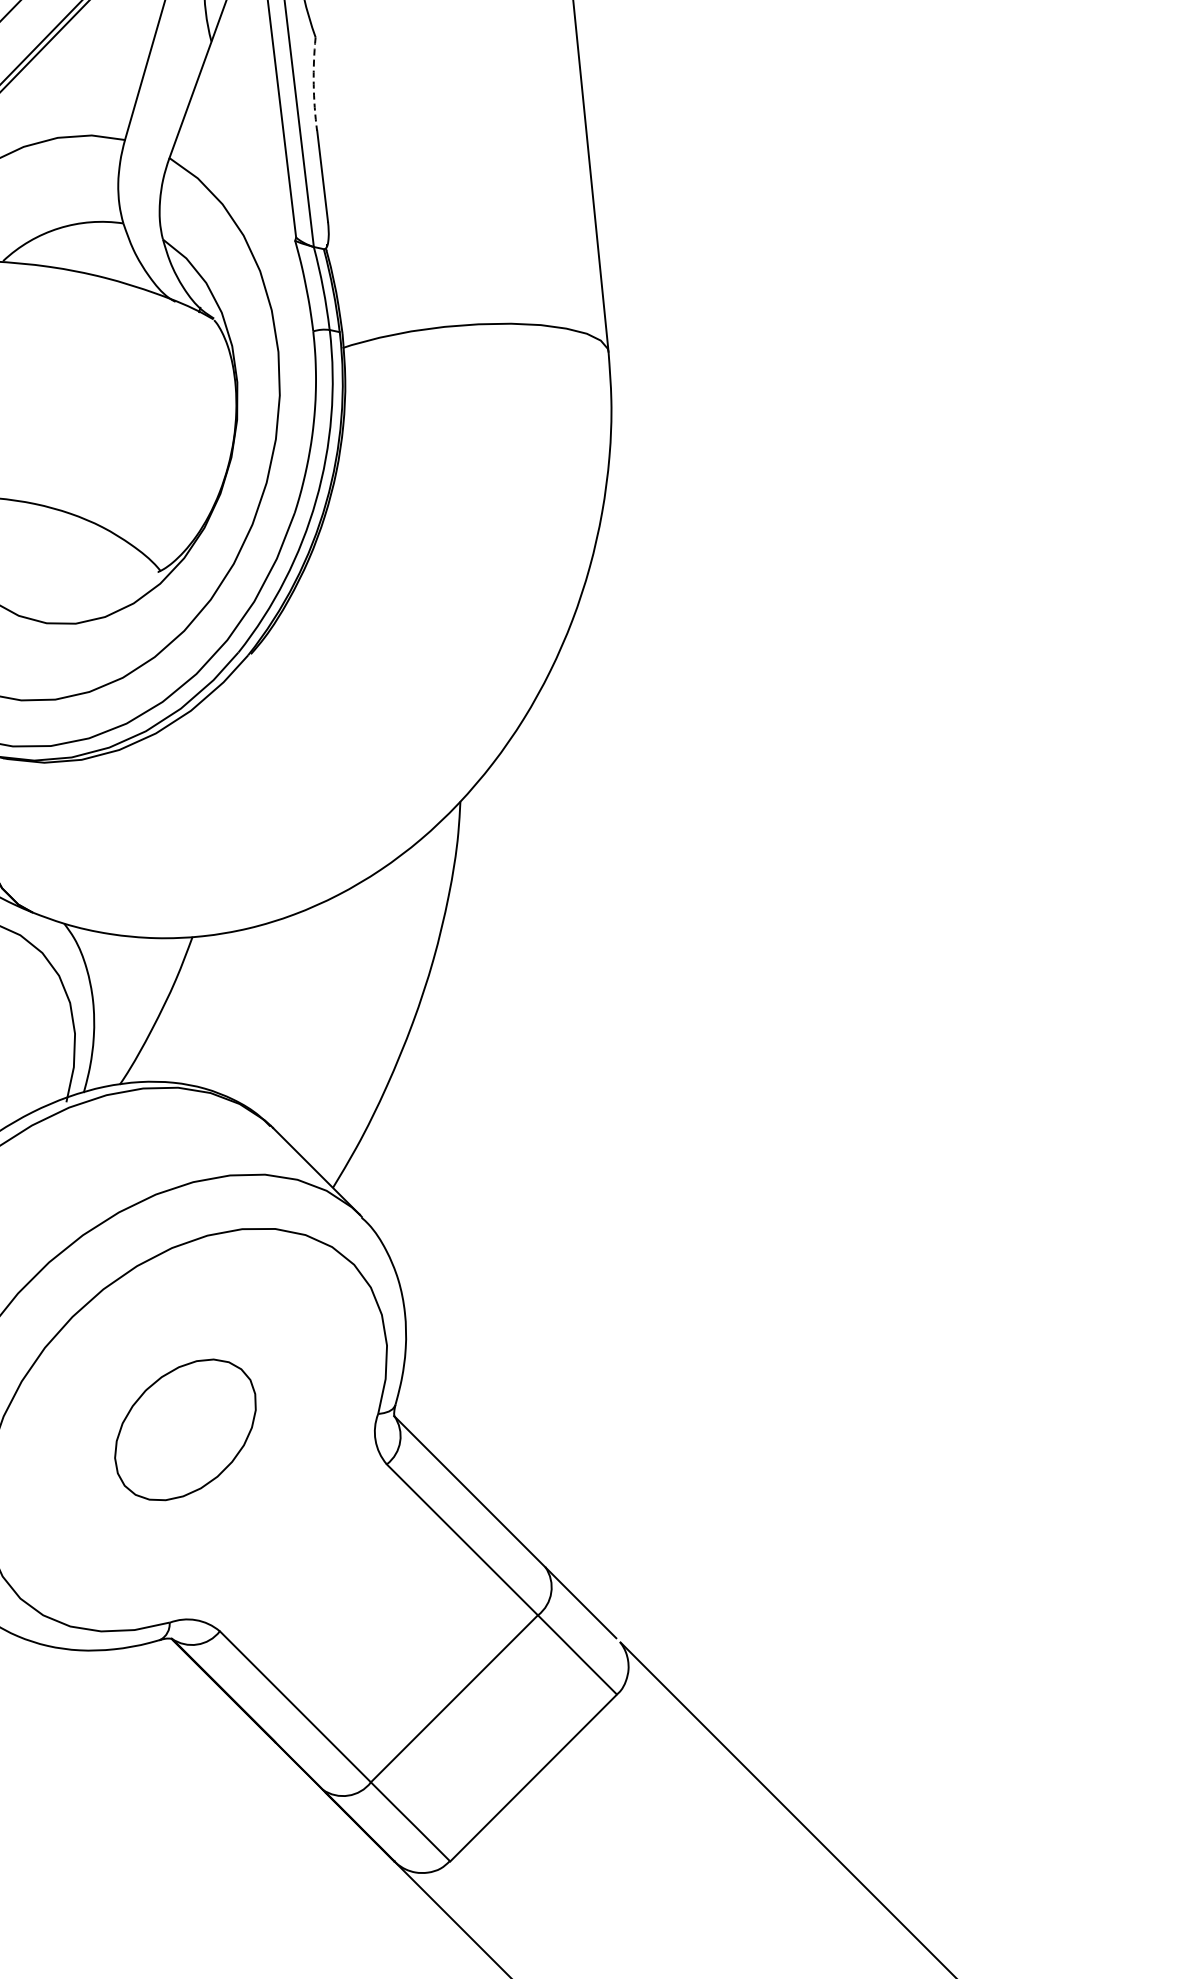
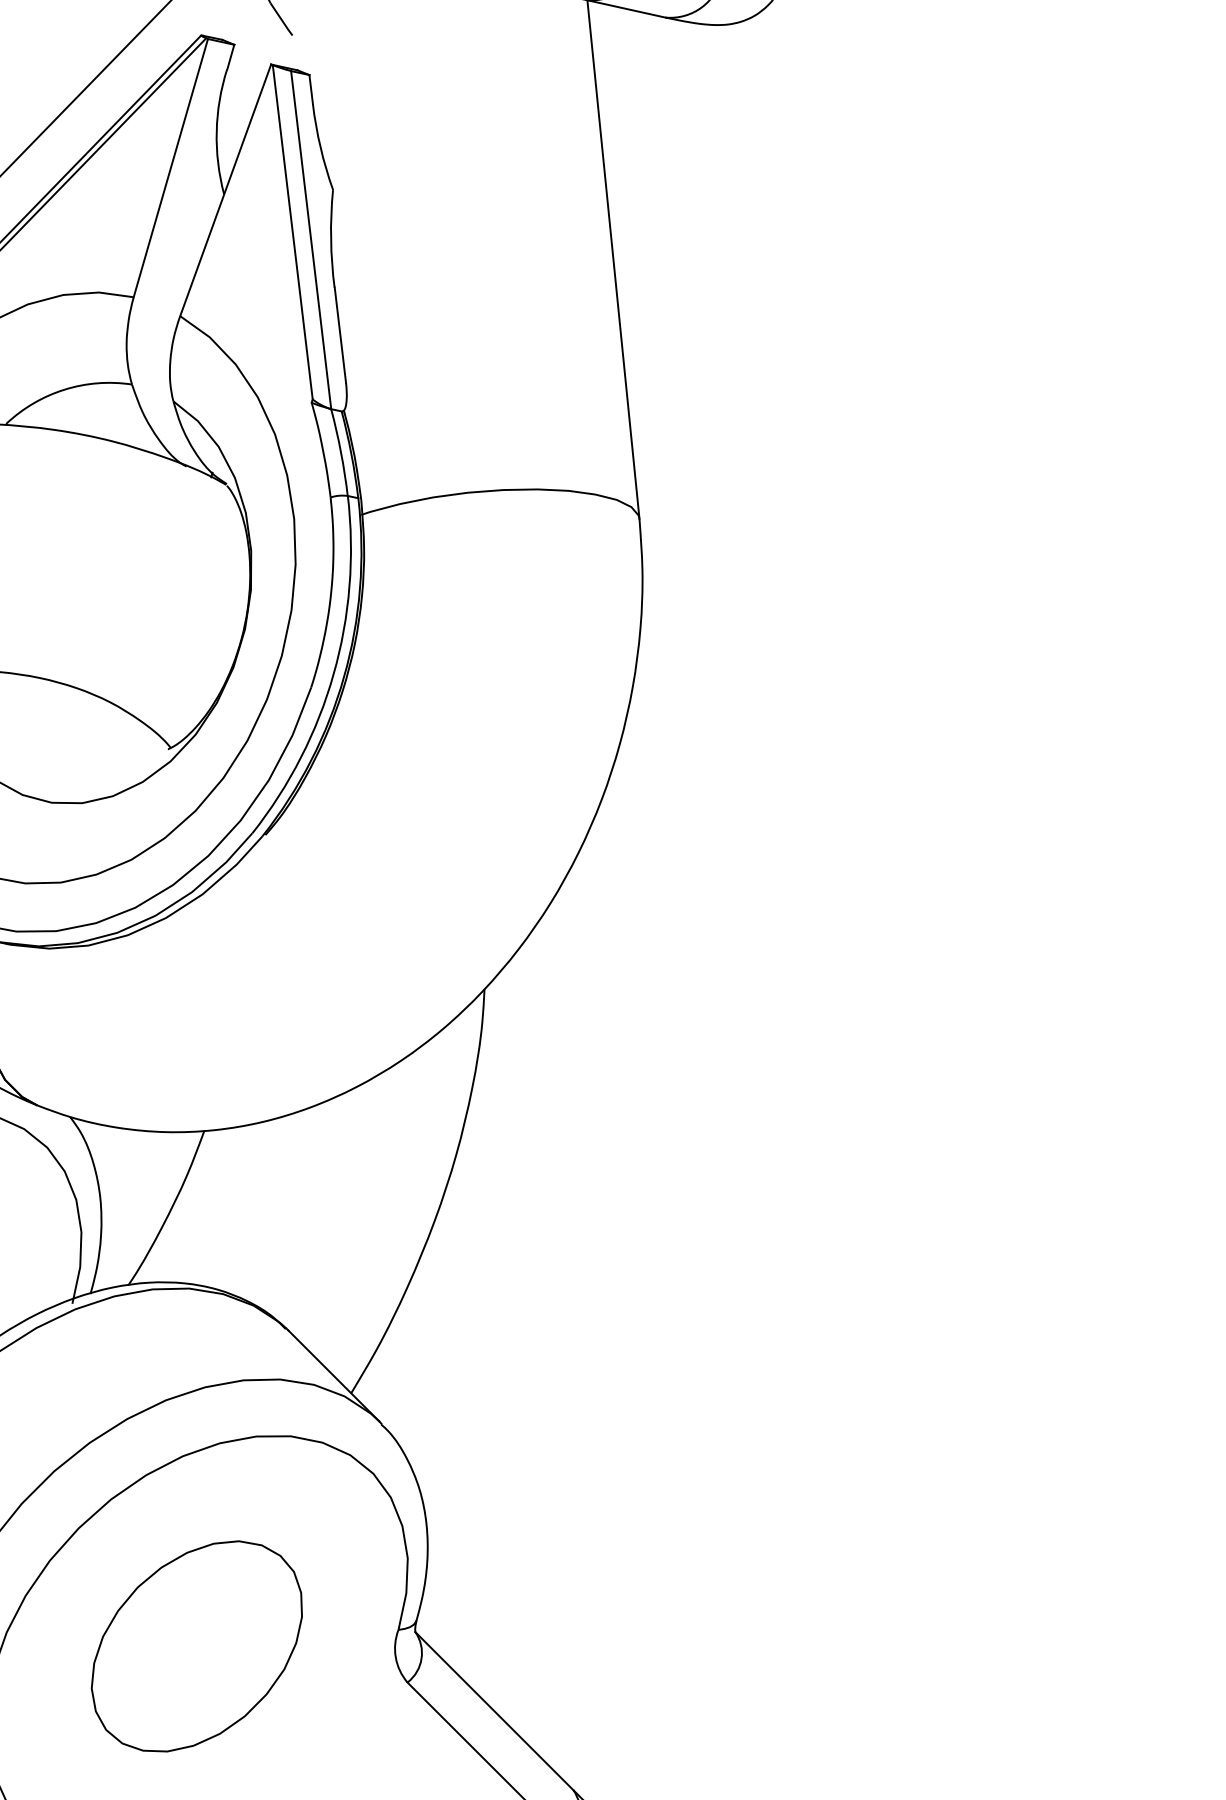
arc: (313, 84) -> (330, 239), dashed -> solid
part: (185, 1429) -> (196, 1646), size x1.43

